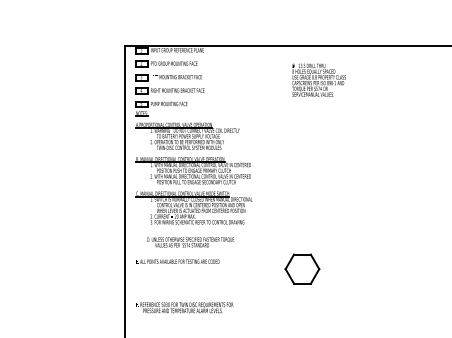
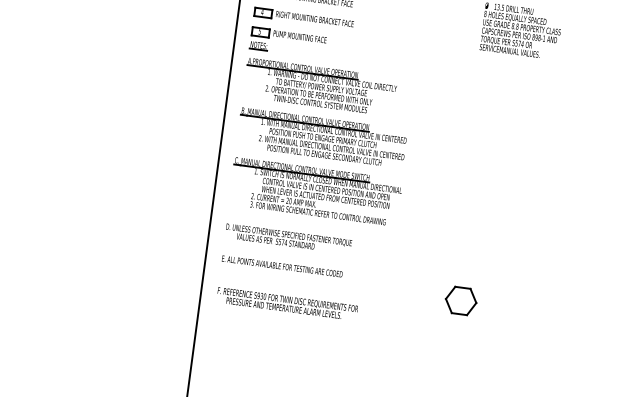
text: (190, 242) -> (288, 239), moved
part: (302, 268) -> (461, 300), size x0.62
text: (184, 307) -> (286, 303), moved

